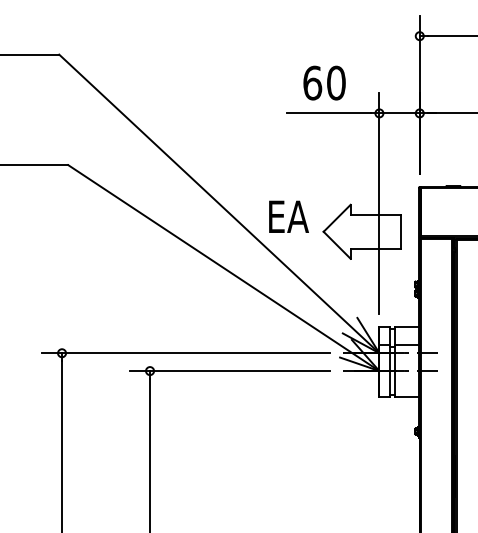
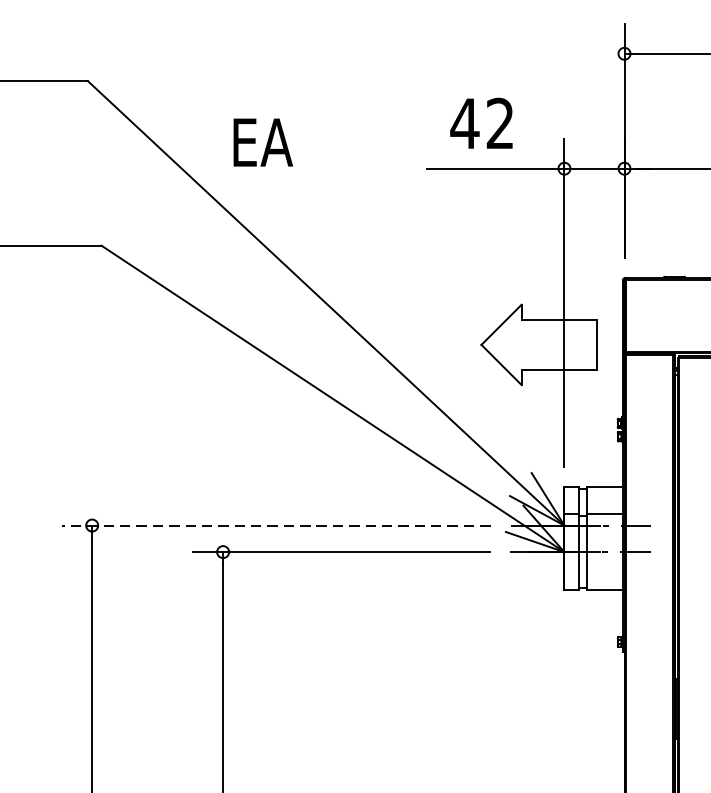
text: (323, 82) -> (481, 122), 60 -> 42
text: (288, 216) -> (262, 142), moved
line: (185, 353) -> (275, 525), solid -> dashed

